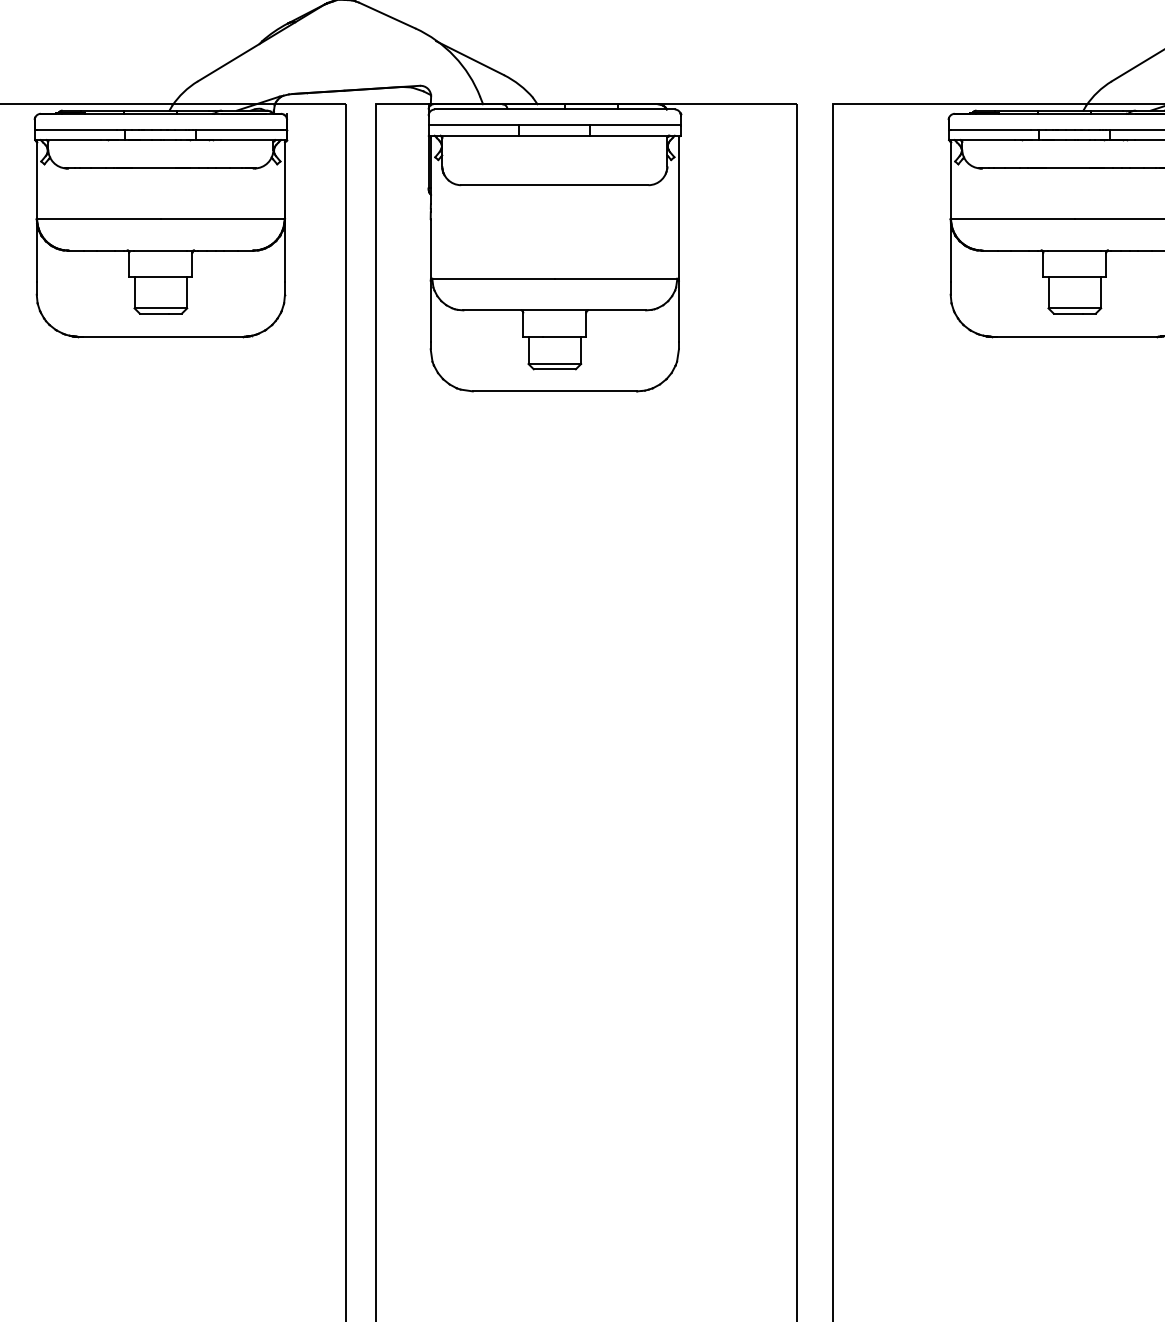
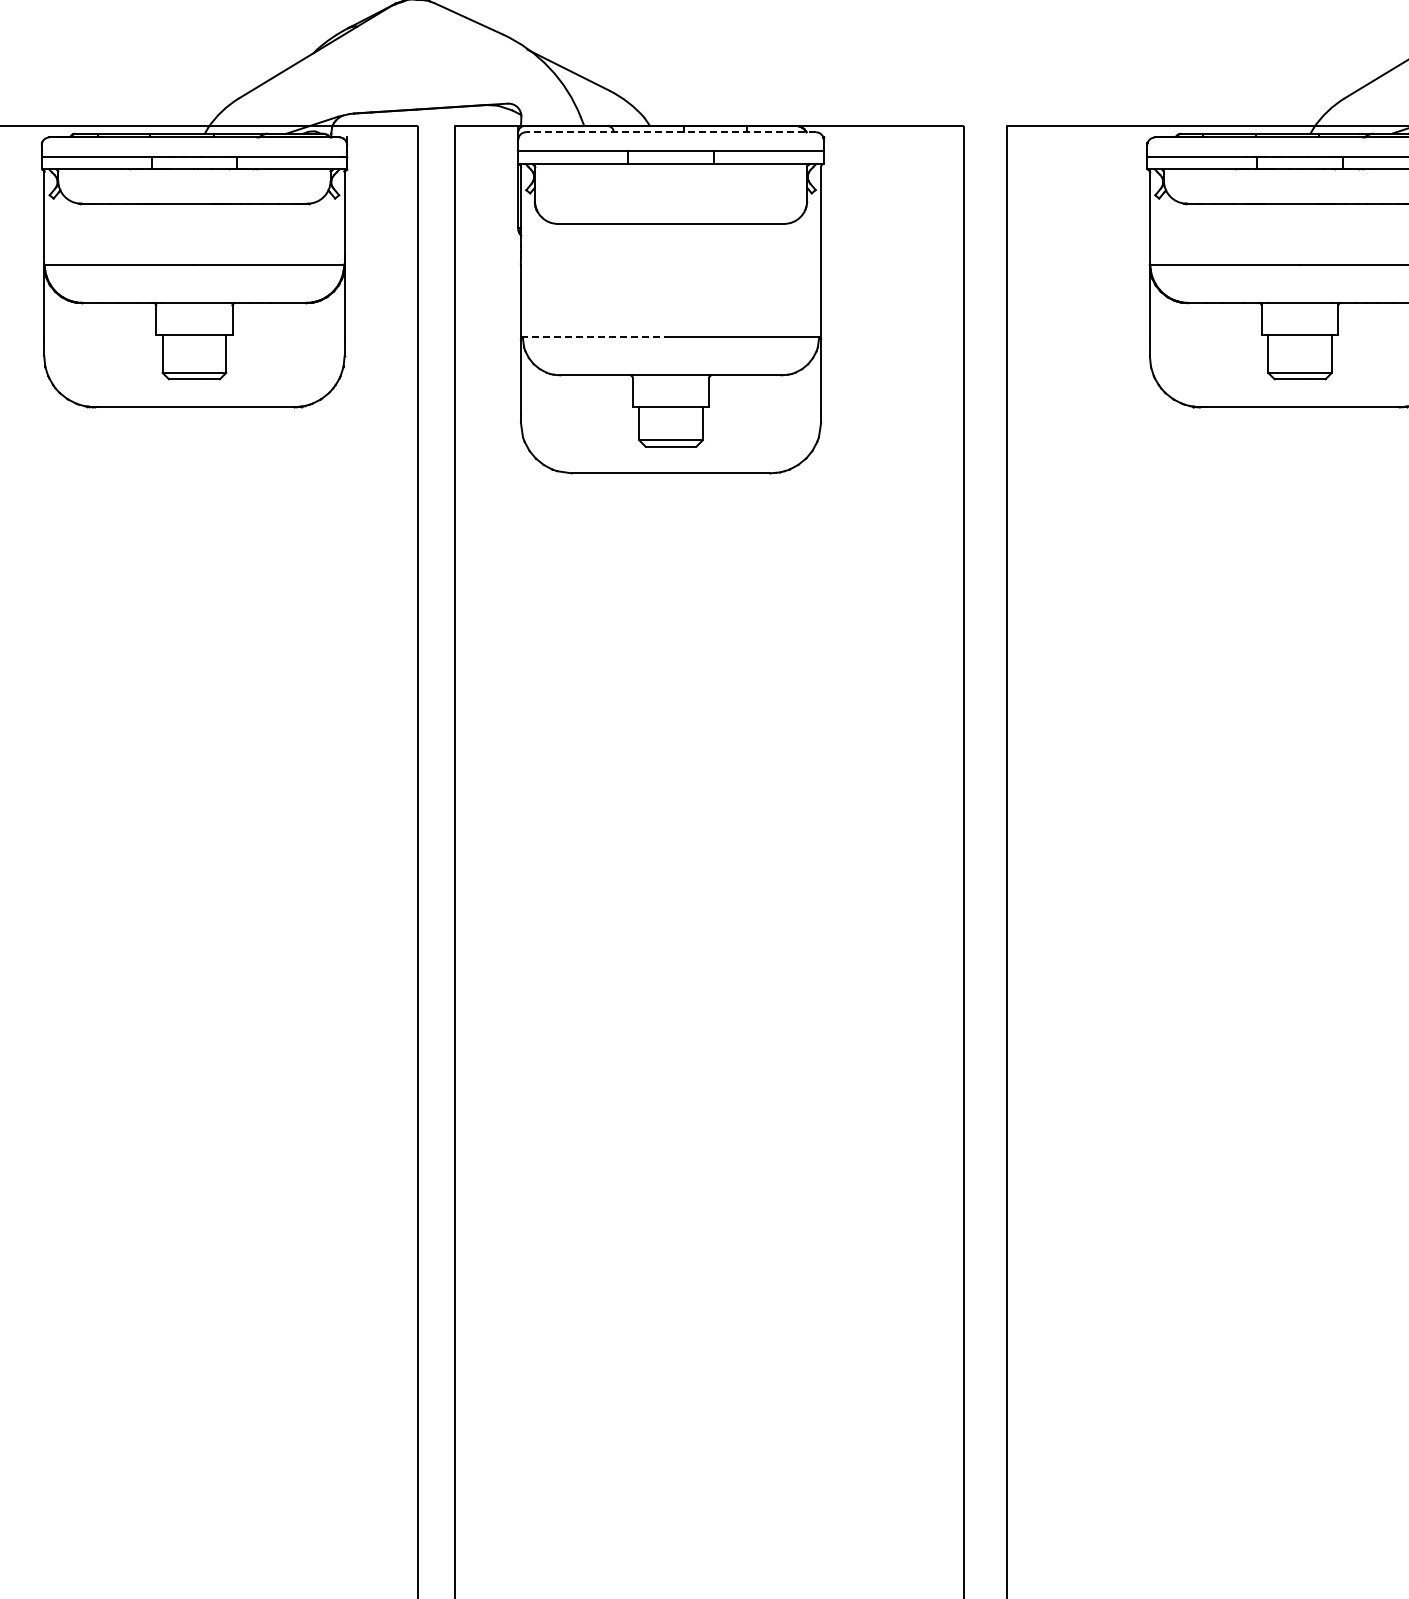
line: (554, 109) -> (670, 132), solid -> dashed
line: (493, 279) -> (596, 337), solid -> dashed

